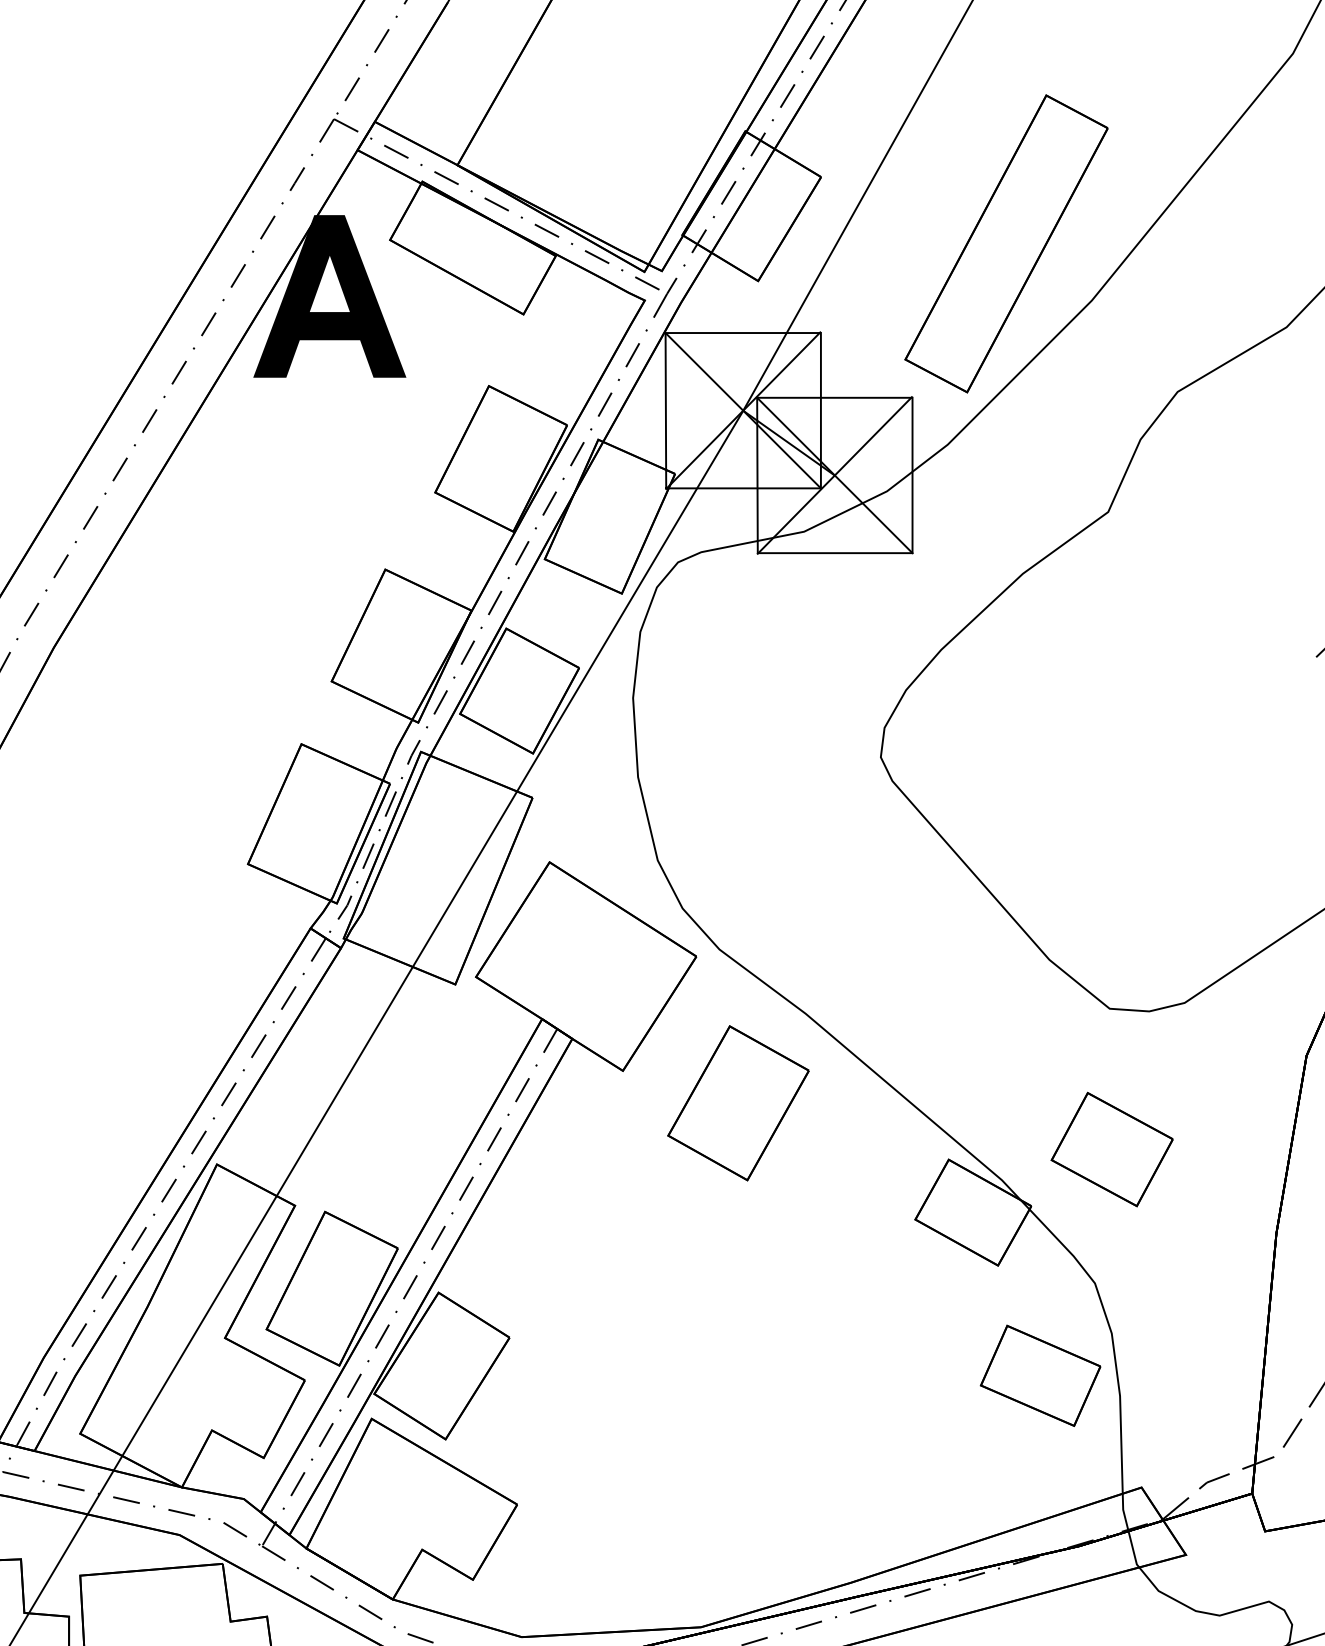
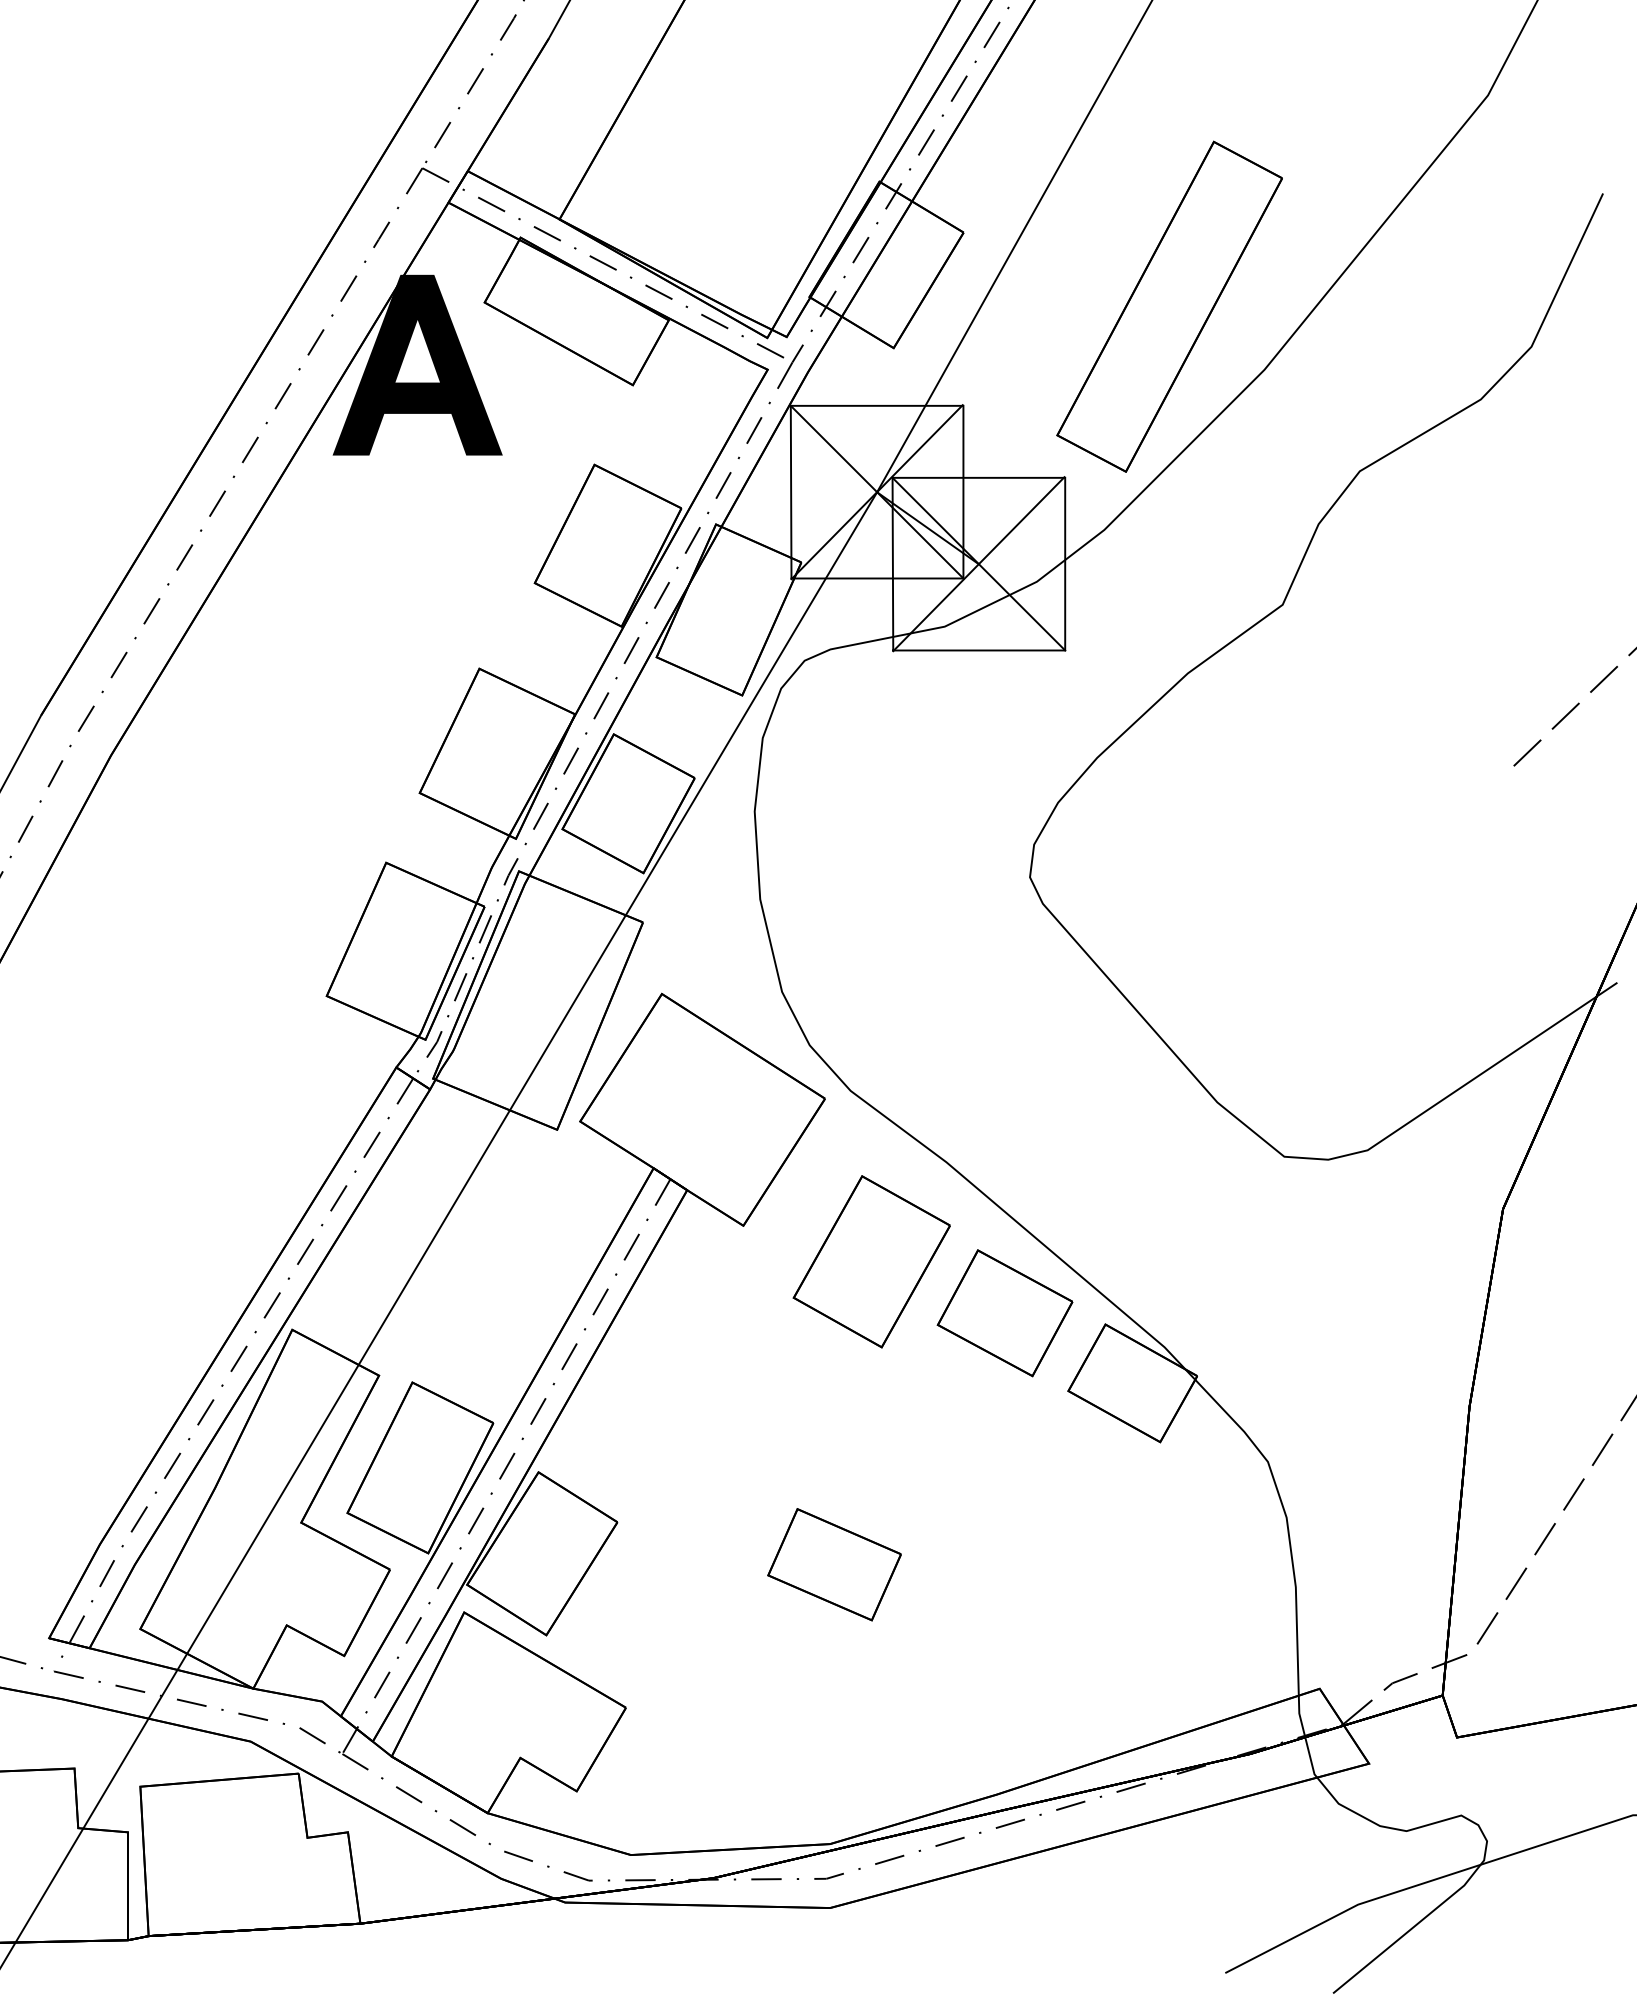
part: (1111, 1149) -> (1004, 1313), moved
part: (1040, 1375) -> (834, 1564), moved

